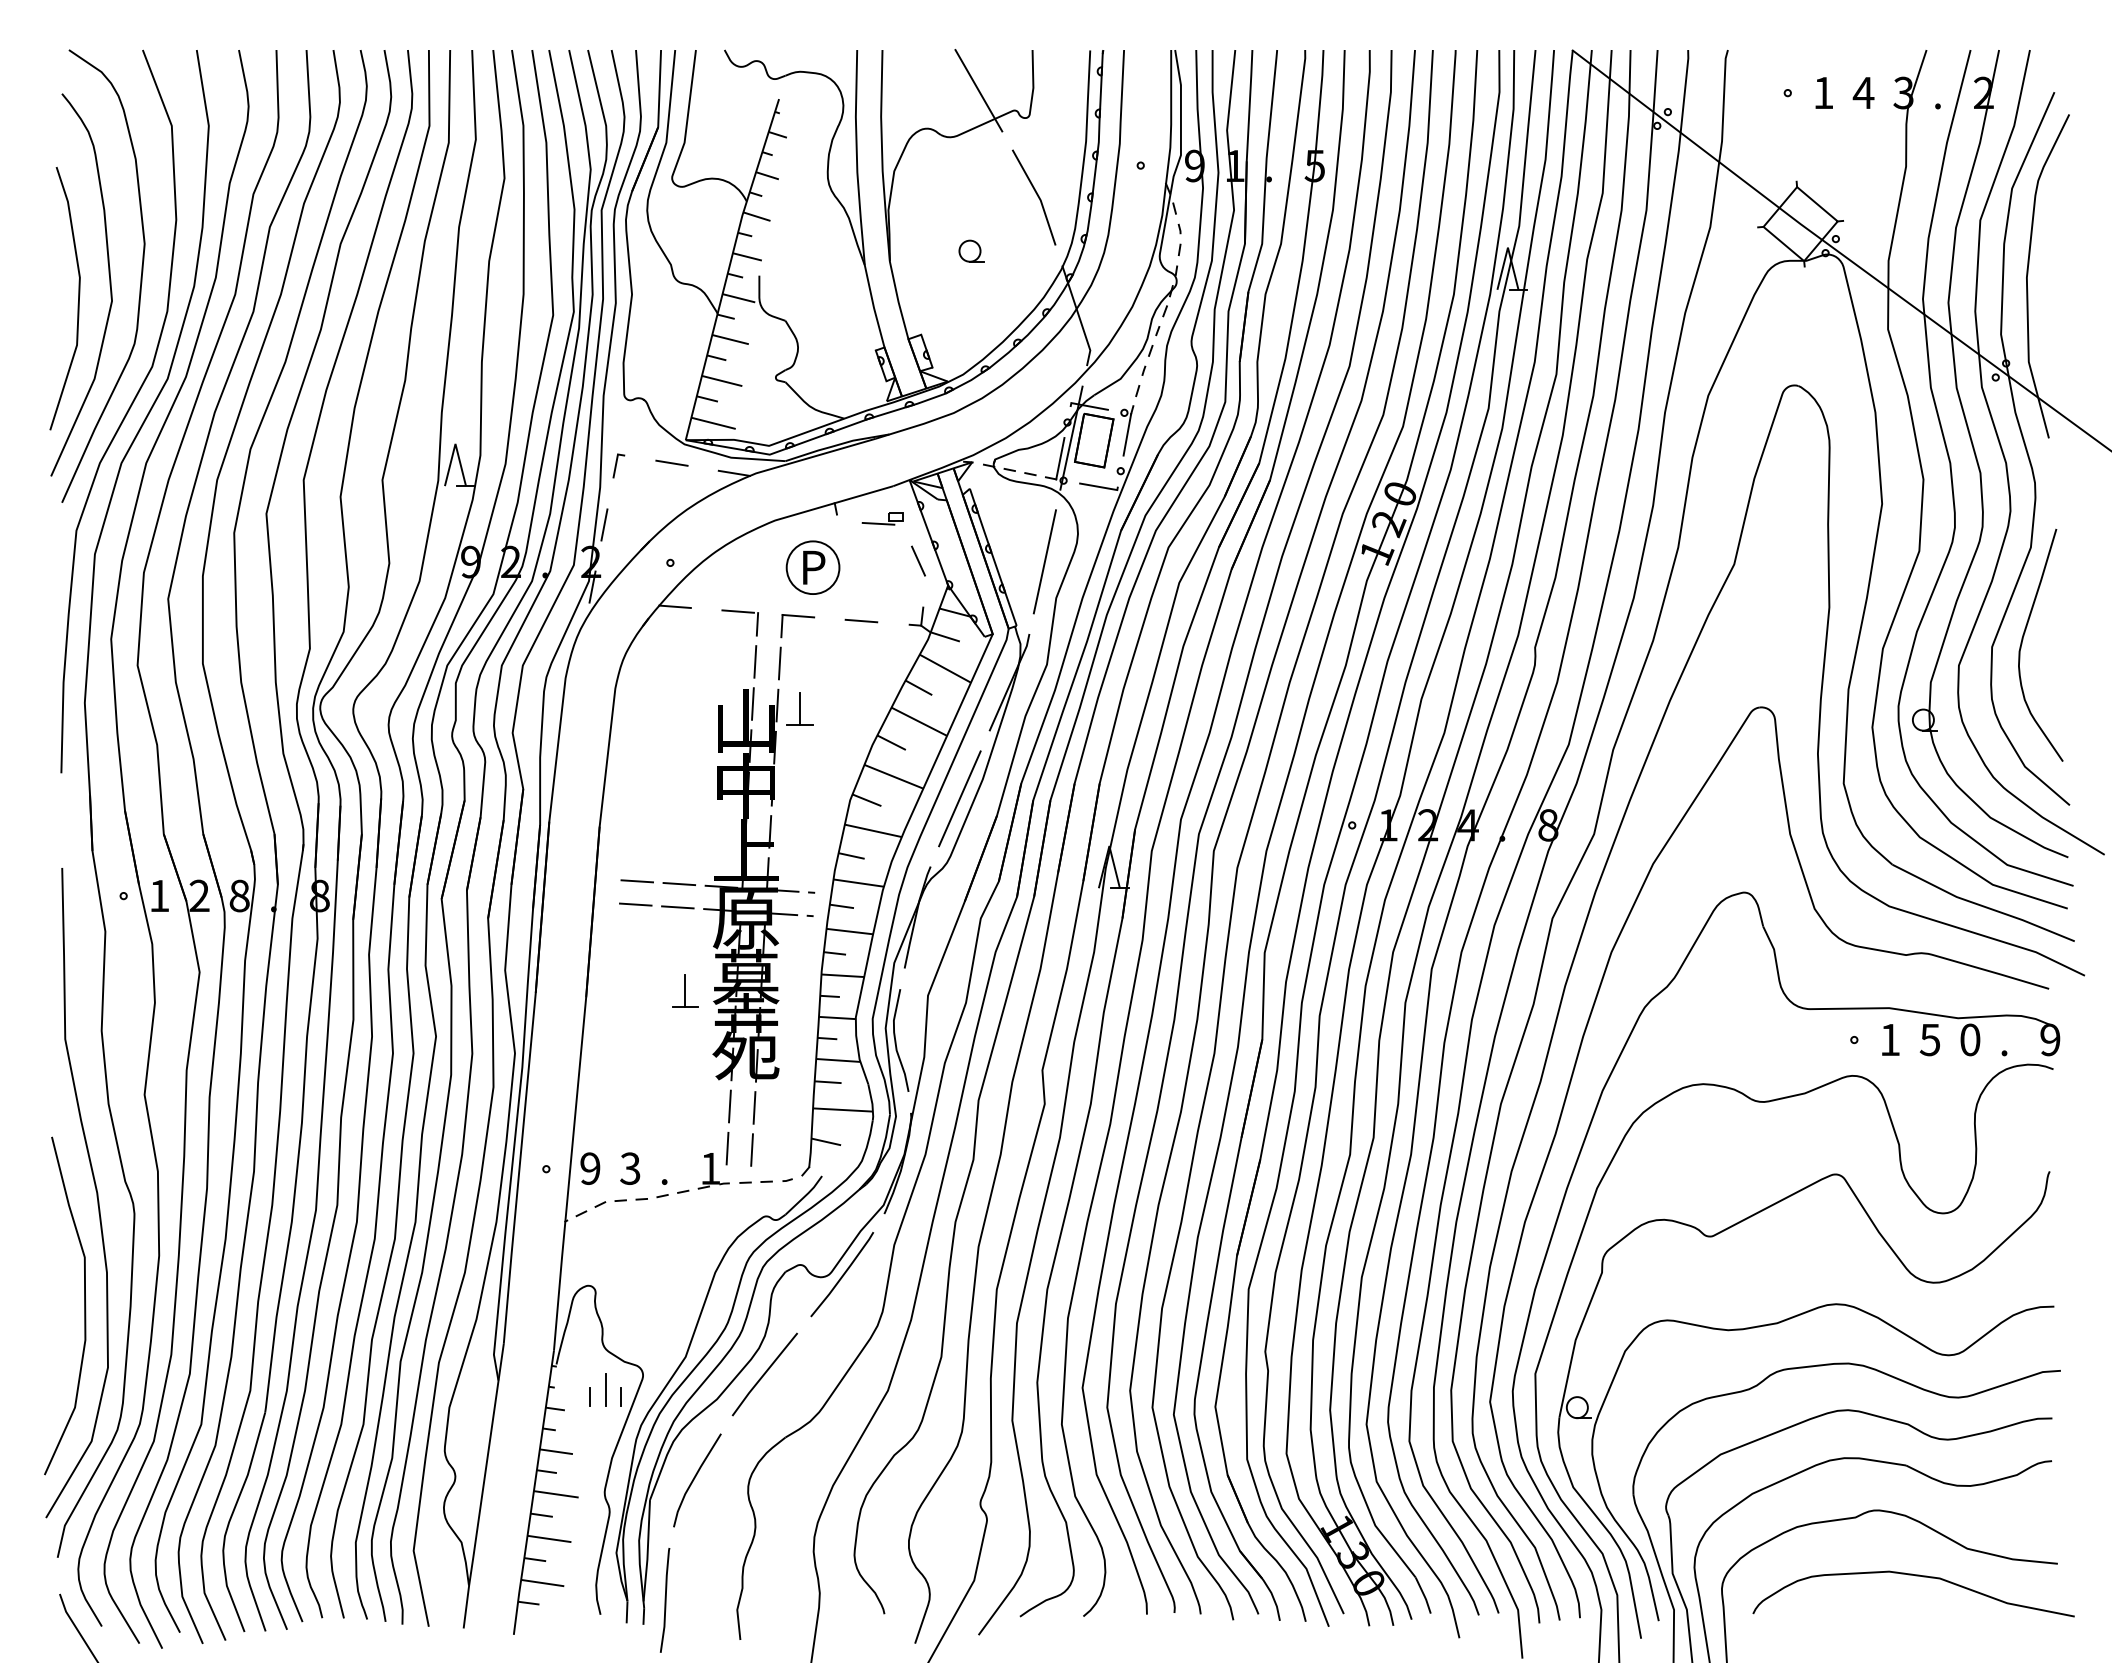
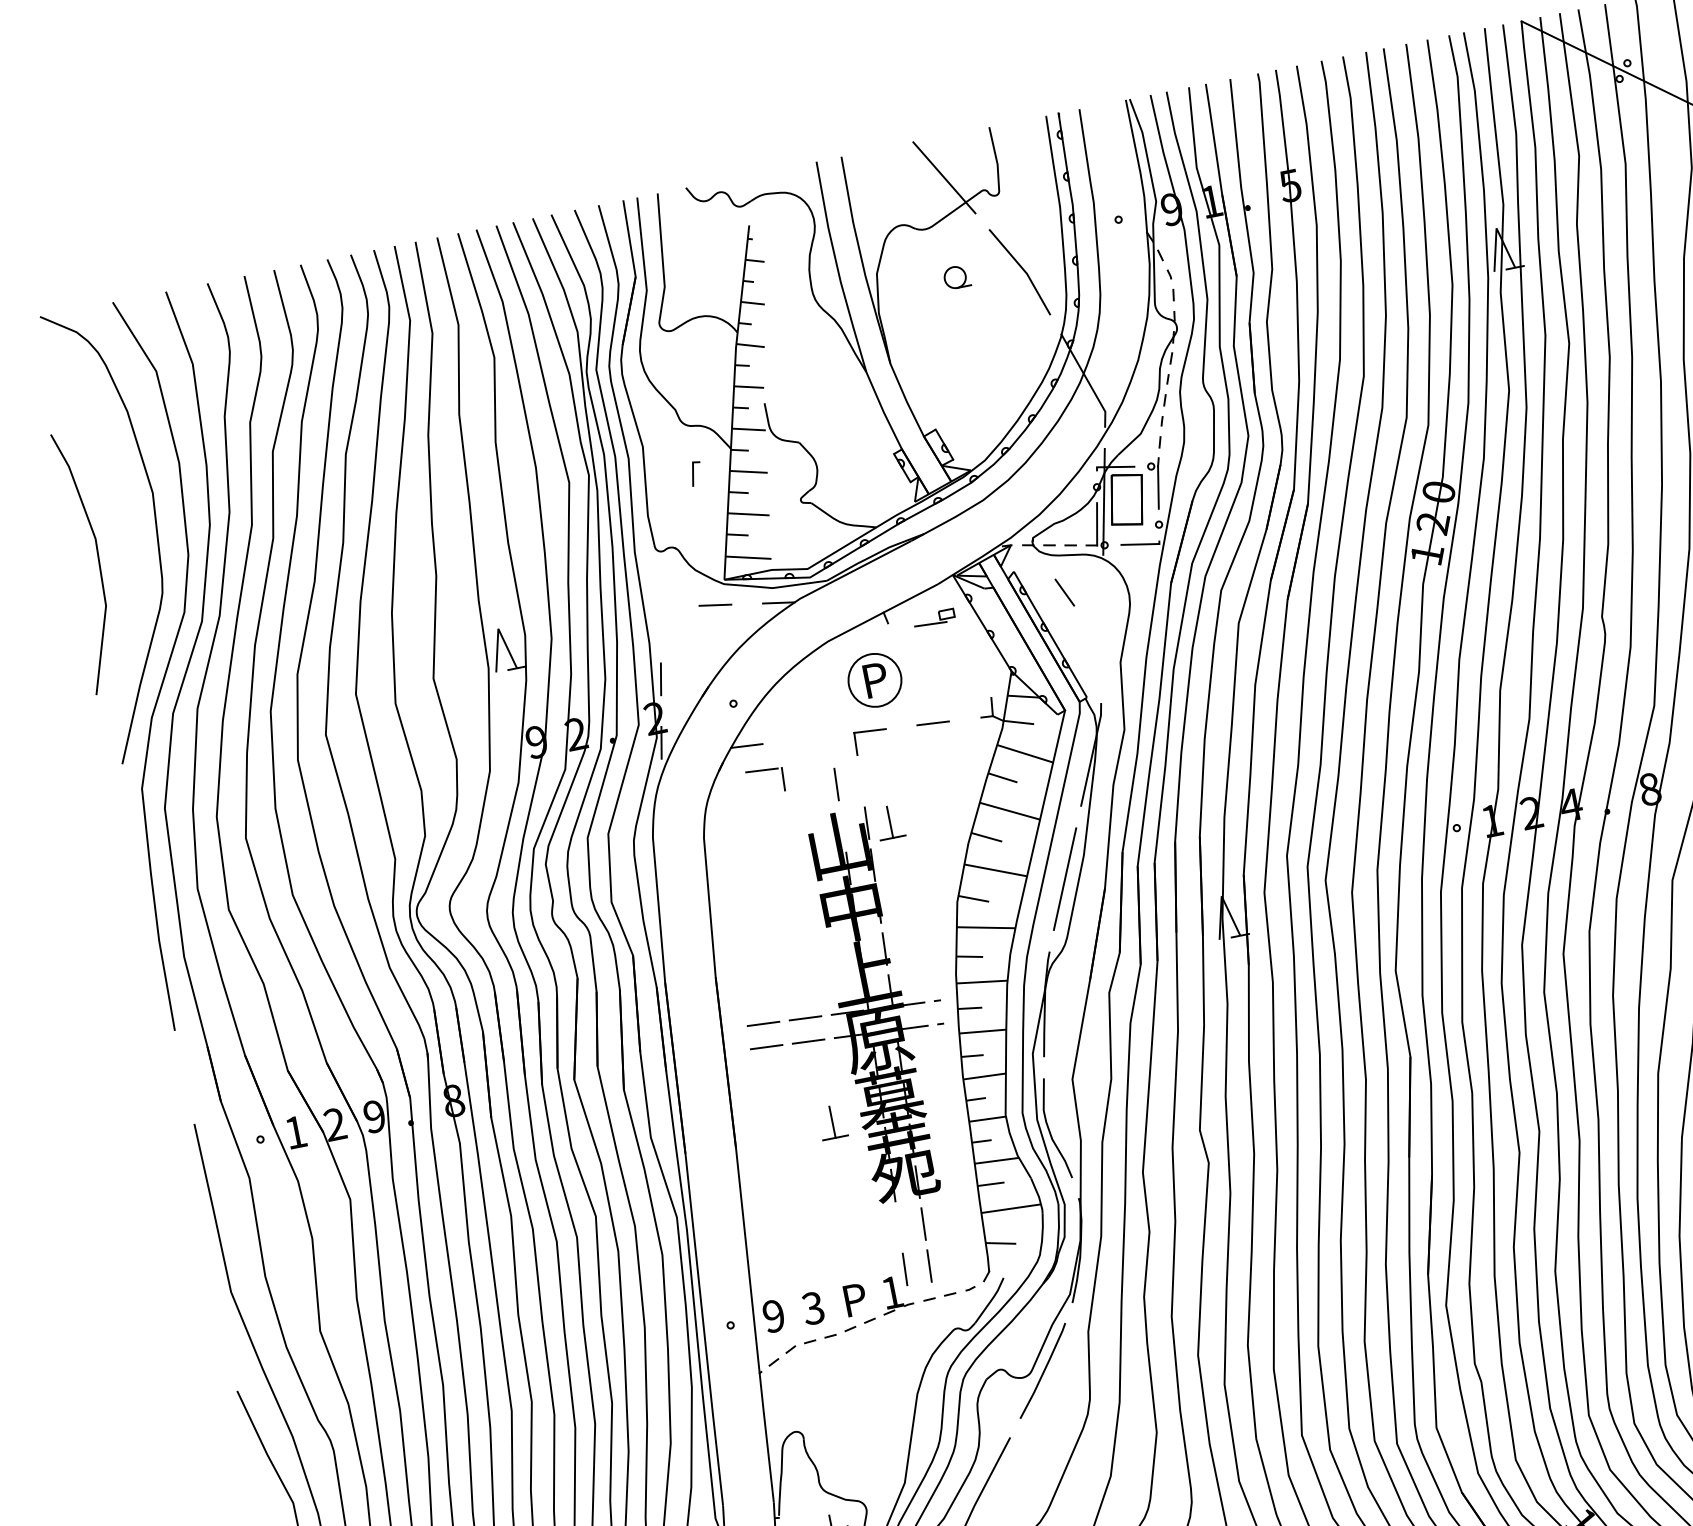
part: (971, 250) -> (956, 276), moved
curve: (109, 284) -> (126, 539), removed
line: (616, 465) -> (693, 473), moved
line: (918, 560) -> (1064, 592), moved
line: (1044, 561) -> (1101, 628), removed
part: (739, 612) -> (763, 771), moved
line: (779, 663) -> (860, 781), removed
line: (752, 703) -> (842, 826), removed
text: (239, 895) -> (374, 1116), 8 -> 9
line: (729, 1106) -> (898, 1227), removed
text: (672, 1168) -> (854, 1299), . -> P

